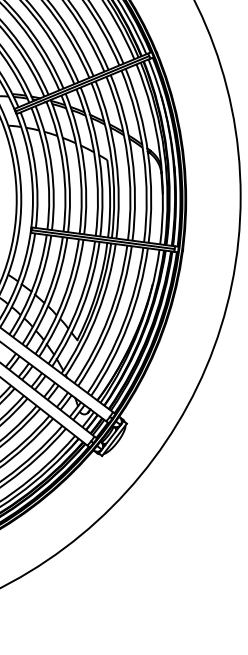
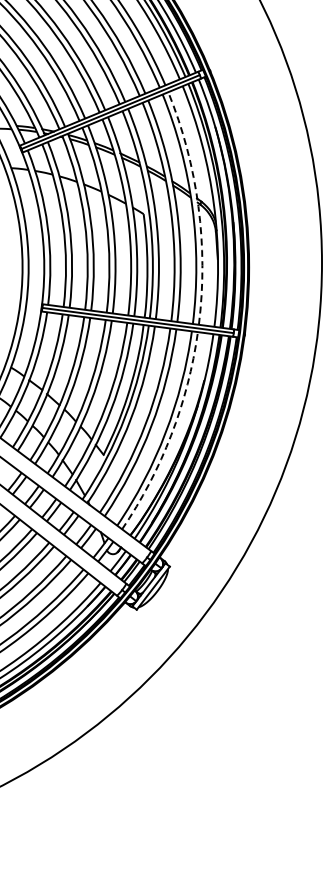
arc: (148, 154) -> (198, 206), solid -> dashed
arc: (128, 325) -> (171, 435), solid -> dashed

